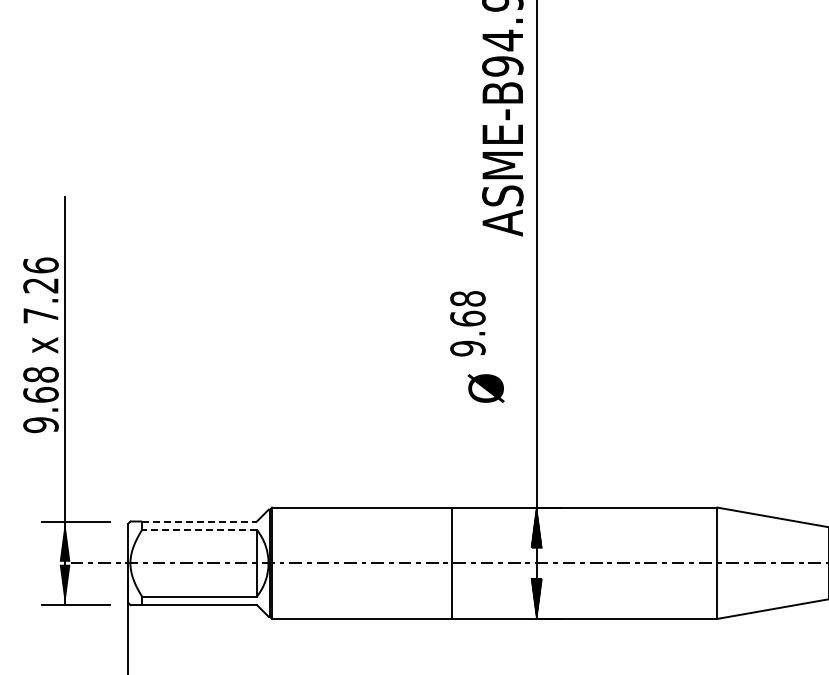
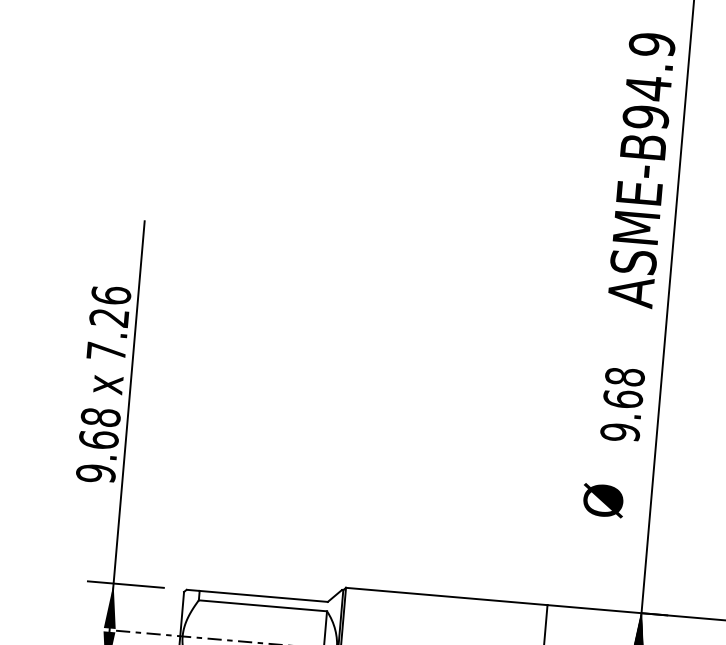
text: (467, 323) -> (622, 404), moved
text: (485, 388) -> (602, 500), moved
line: (200, 521) -> (264, 596), dashed -> solid
line: (199, 529) -> (262, 605), dashed -> solid

